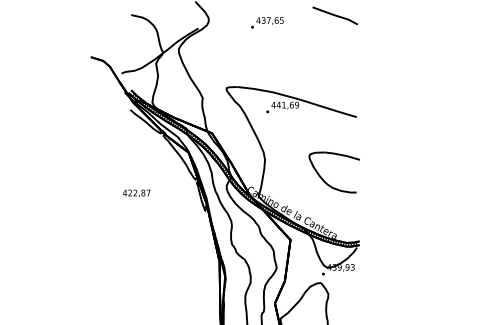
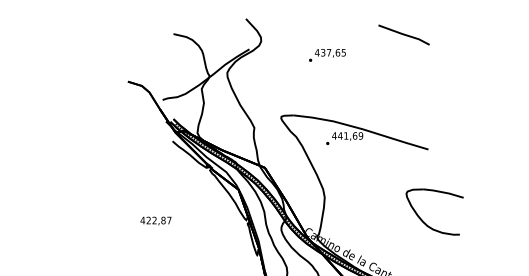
text: (267, 22) -> (327, 54), moved
part: (324, 180) -> (423, 221), moved
text: (136, 193) -> (155, 221), moved

